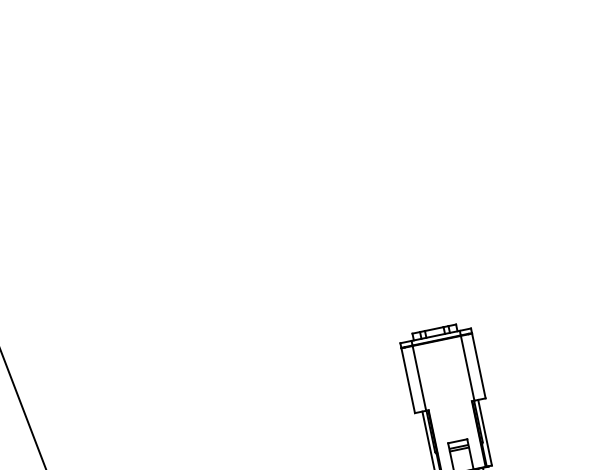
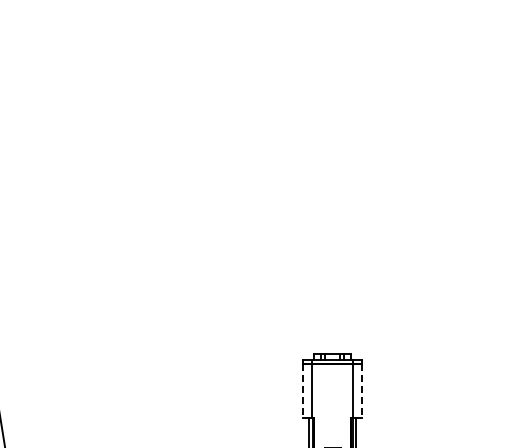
line: (479, 366) -> (362, 391), solid -> dashed
line: (408, 380) -> (303, 391), solid -> dashed

